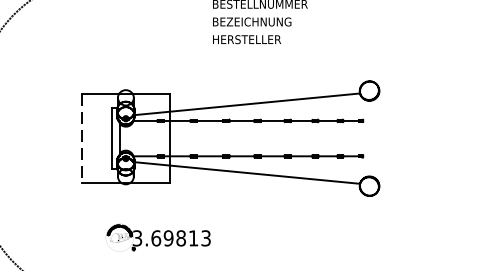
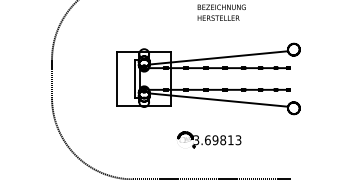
line: (82, 139) -> (117, 79), dashed -> solid
part: (158, 237) -> (209, 139), moved

